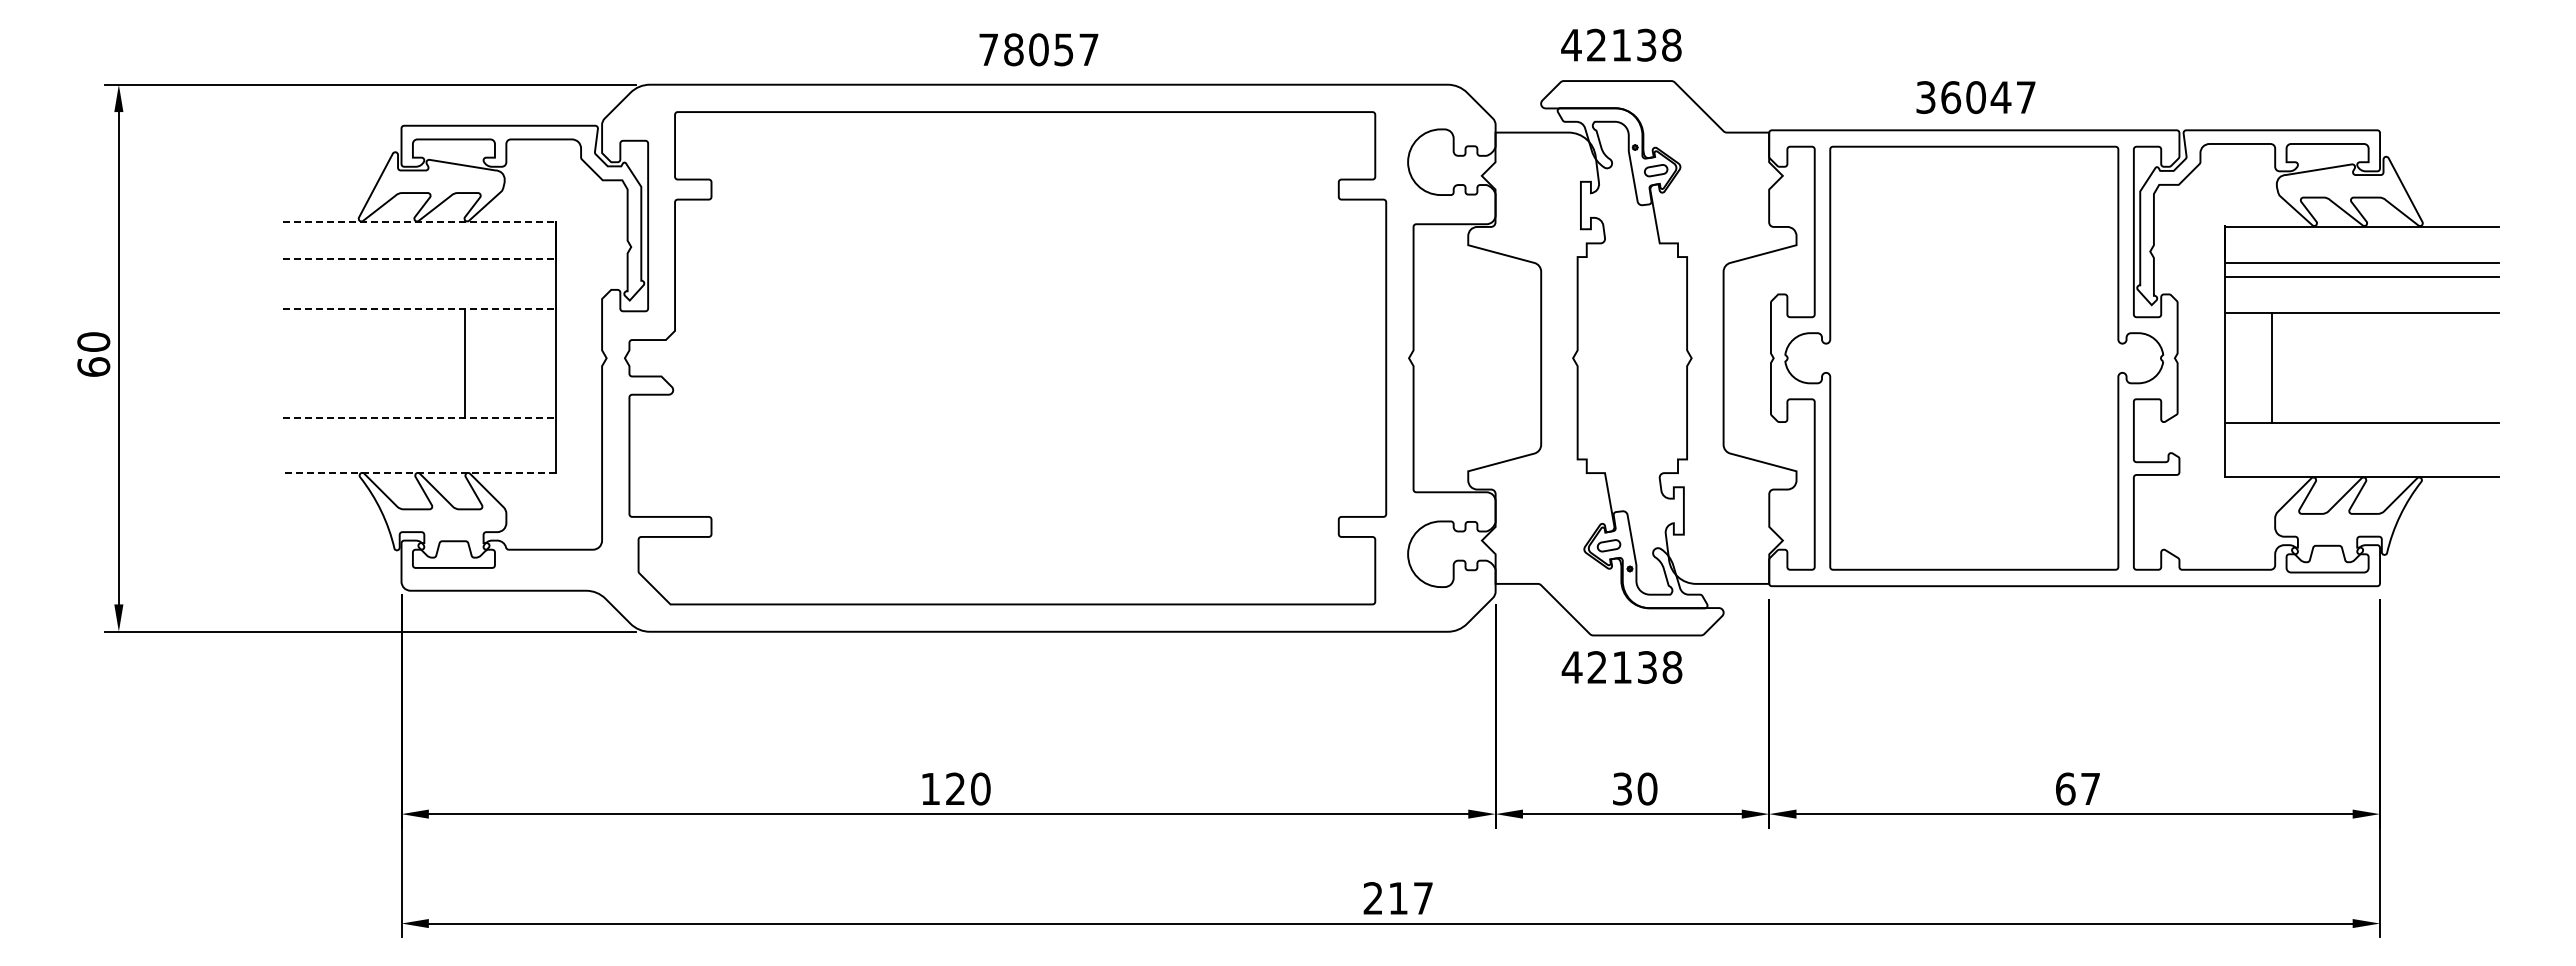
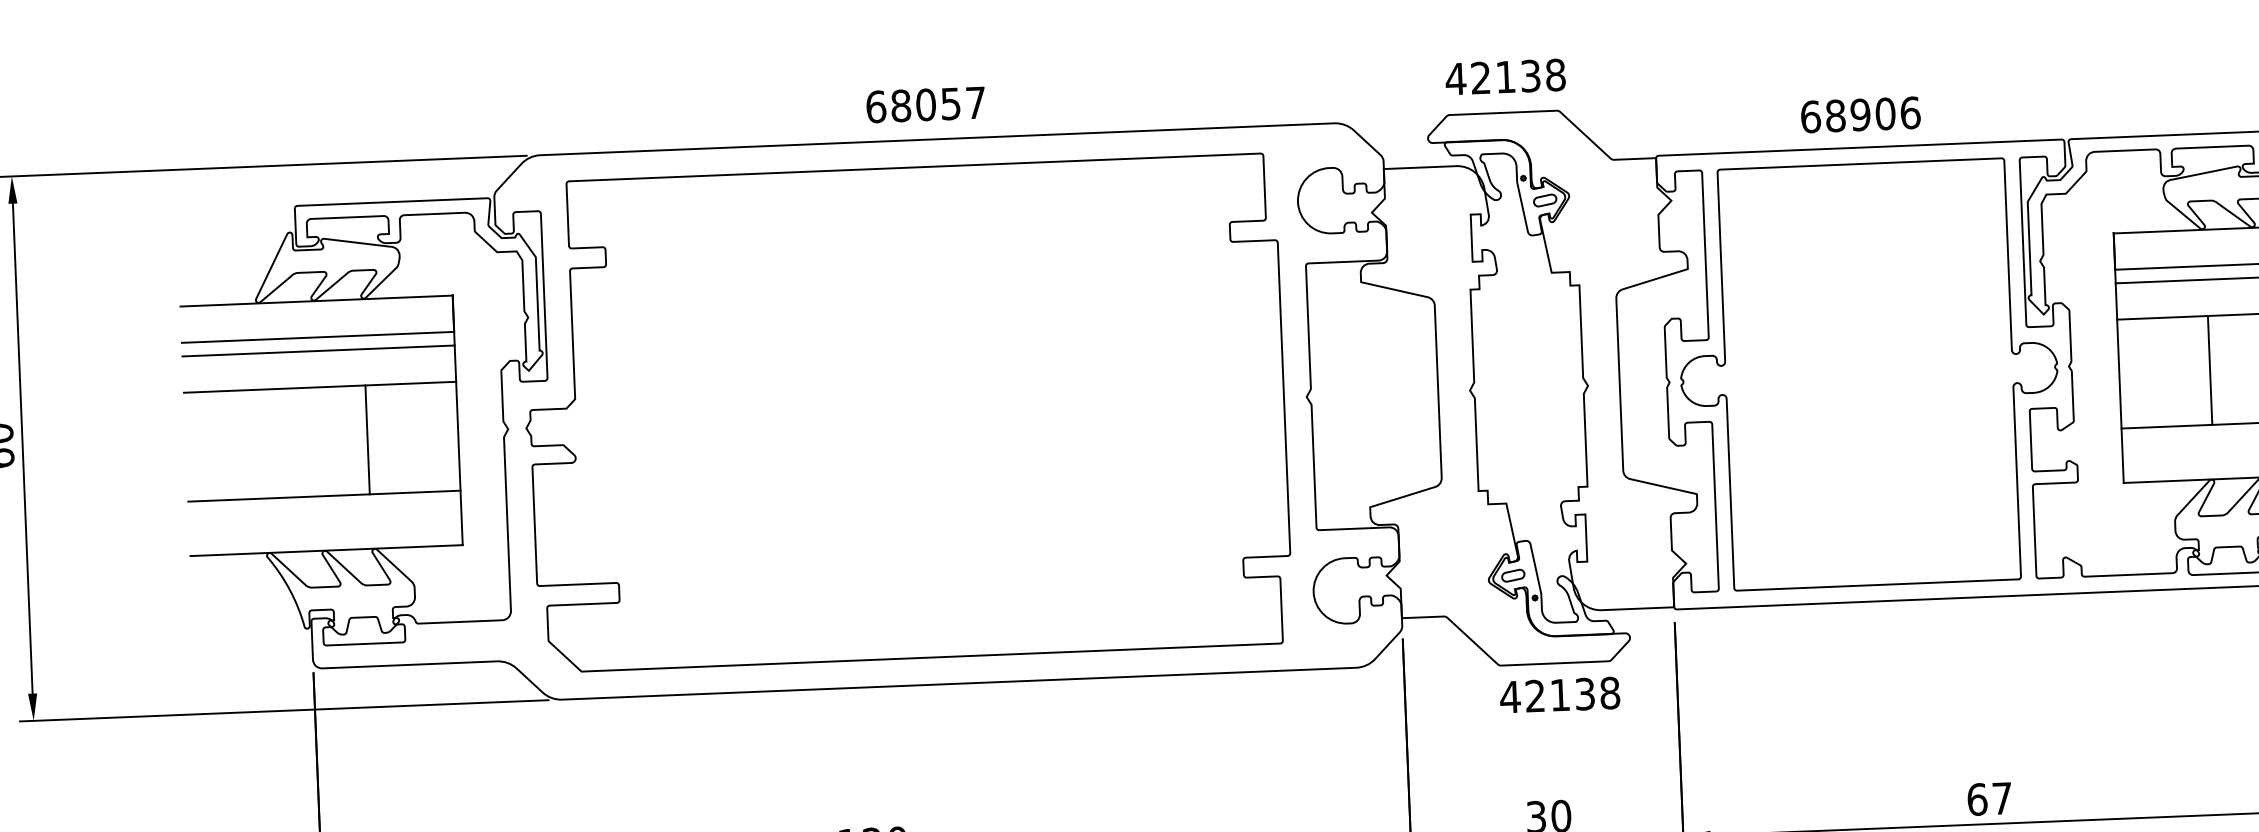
text: (988, 49) -> (875, 106), 78057 -> 68057
text: (1976, 97) -> (1861, 114), 36047 -> 68906
line: (419, 222) -> (316, 301), dashed -> solid
line: (419, 258) -> (317, 337), dashed -> solid
line: (419, 272) -> (318, 351), added
line: (419, 308) -> (319, 387), dashed -> solid
line: (2272, 367) -> (2210, 370), moved
line: (419, 418) -> (324, 496), dashed -> solid
line: (419, 472) -> (326, 550), dashed -> solid
text: (1621, 667) -> (1559, 695), moved

